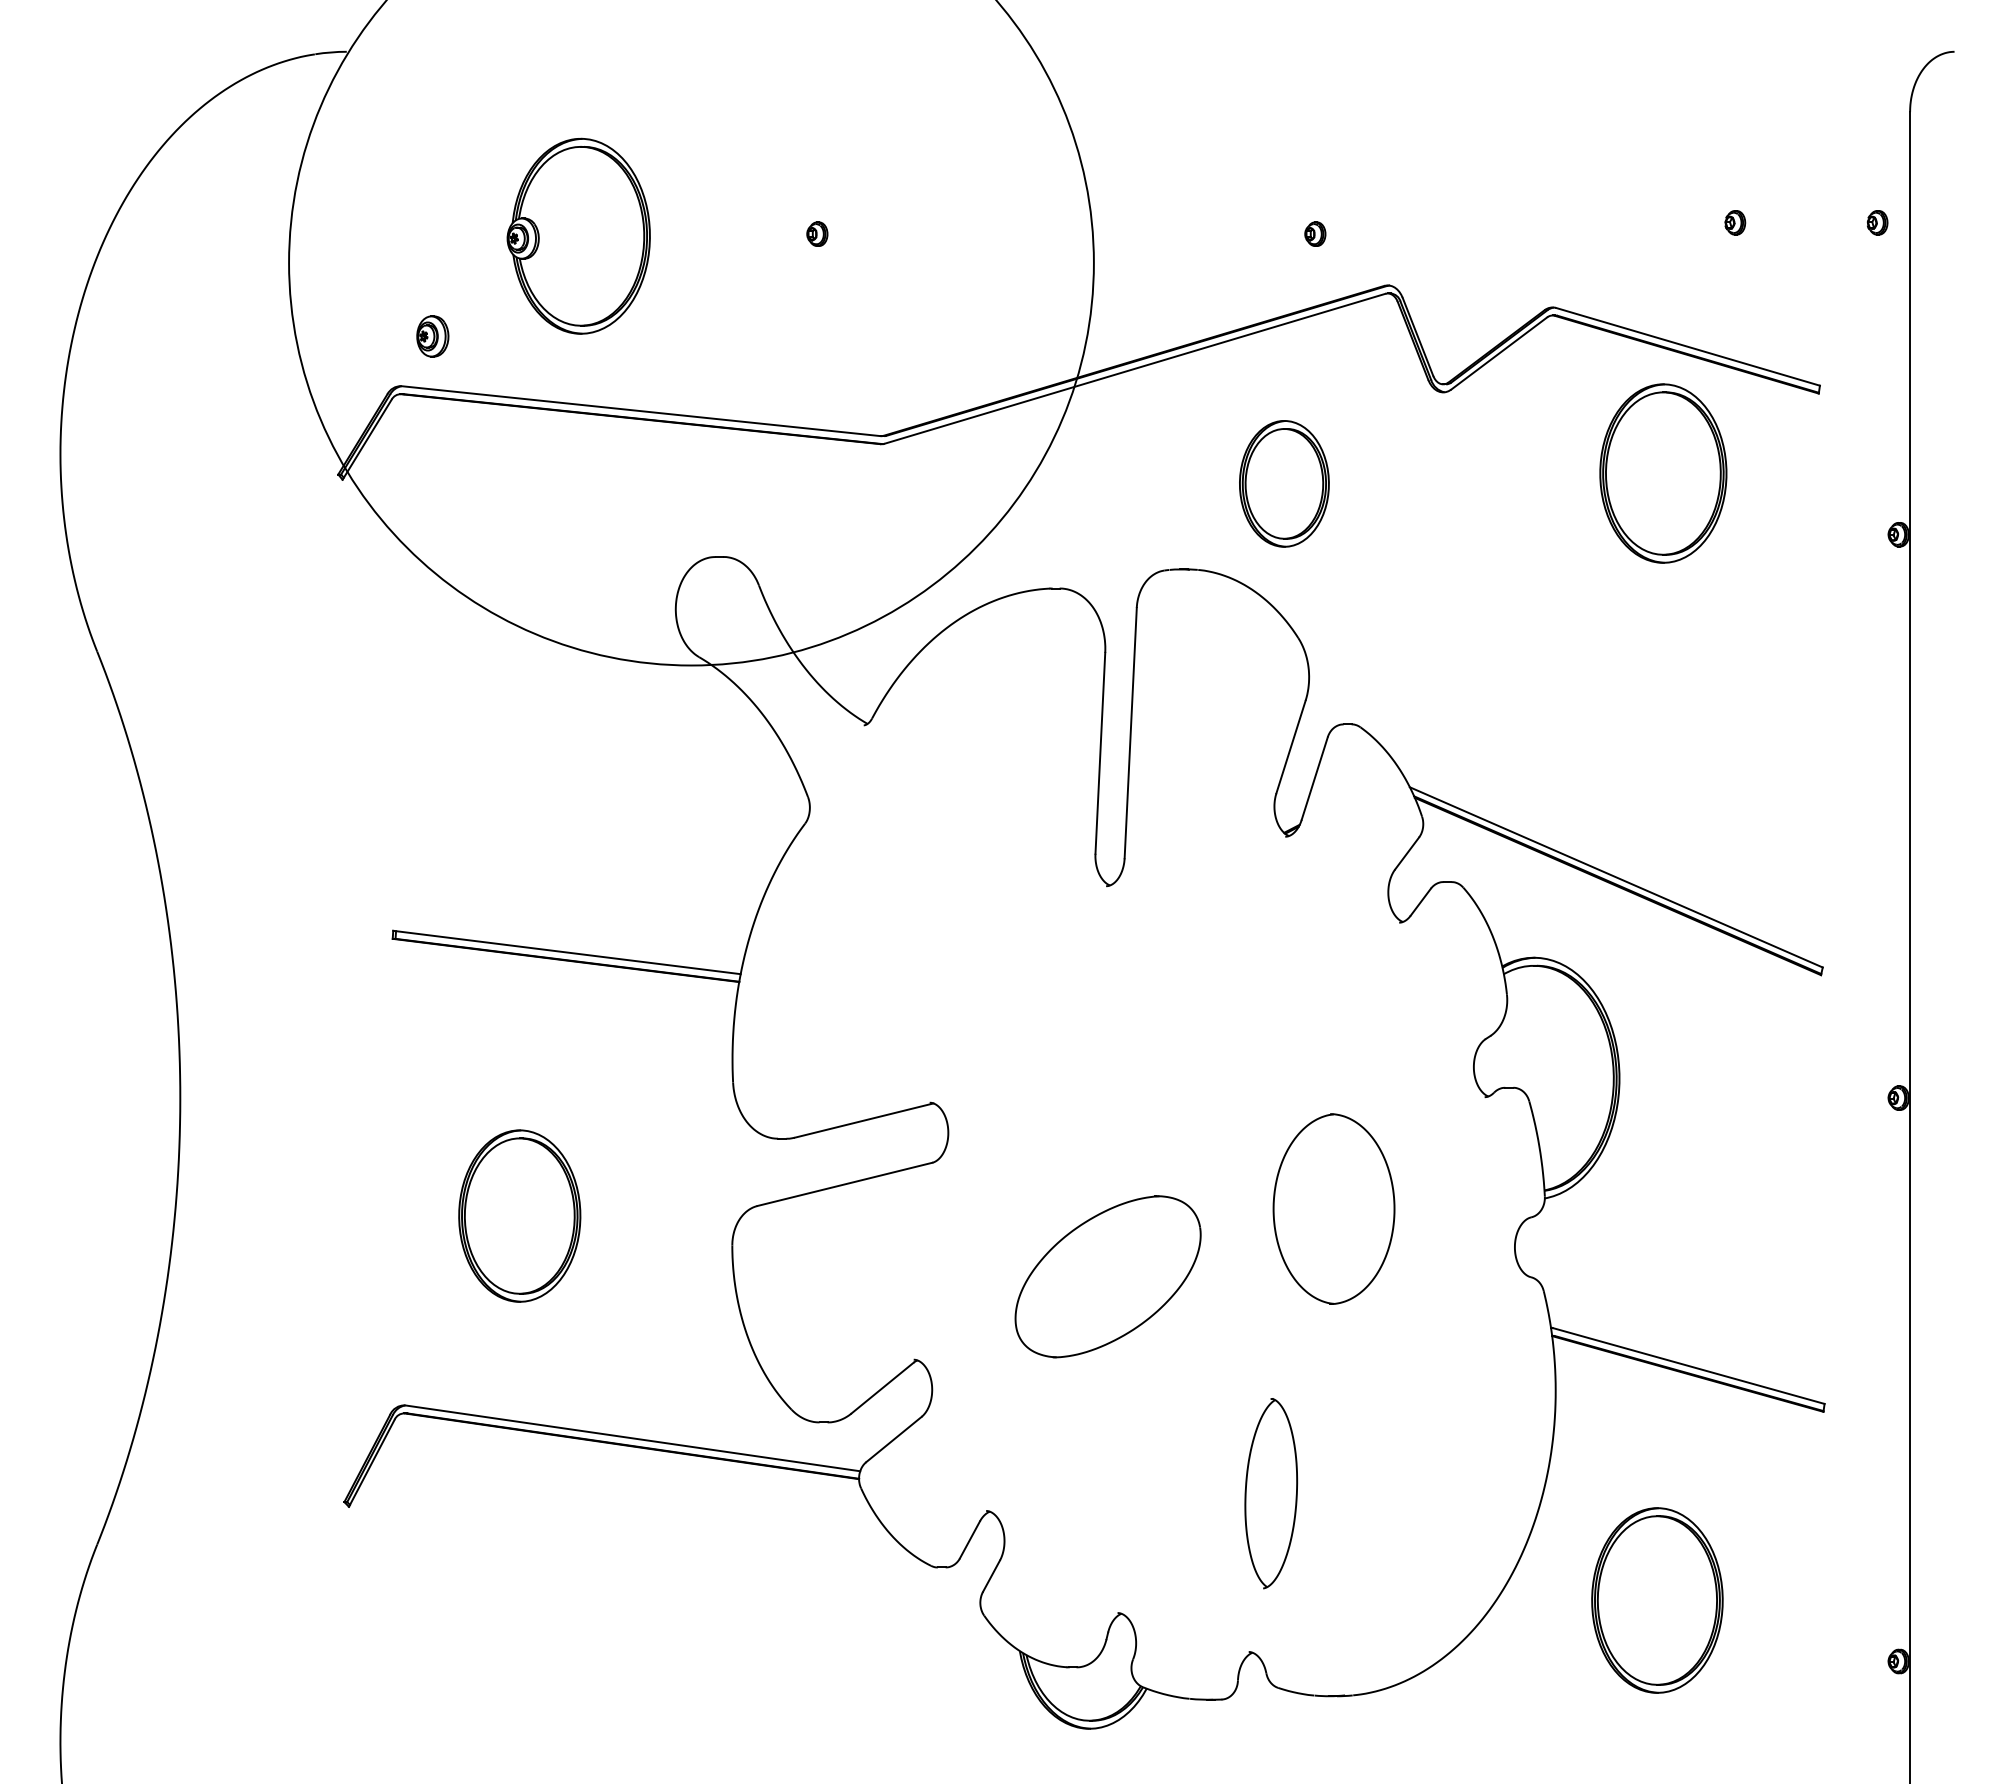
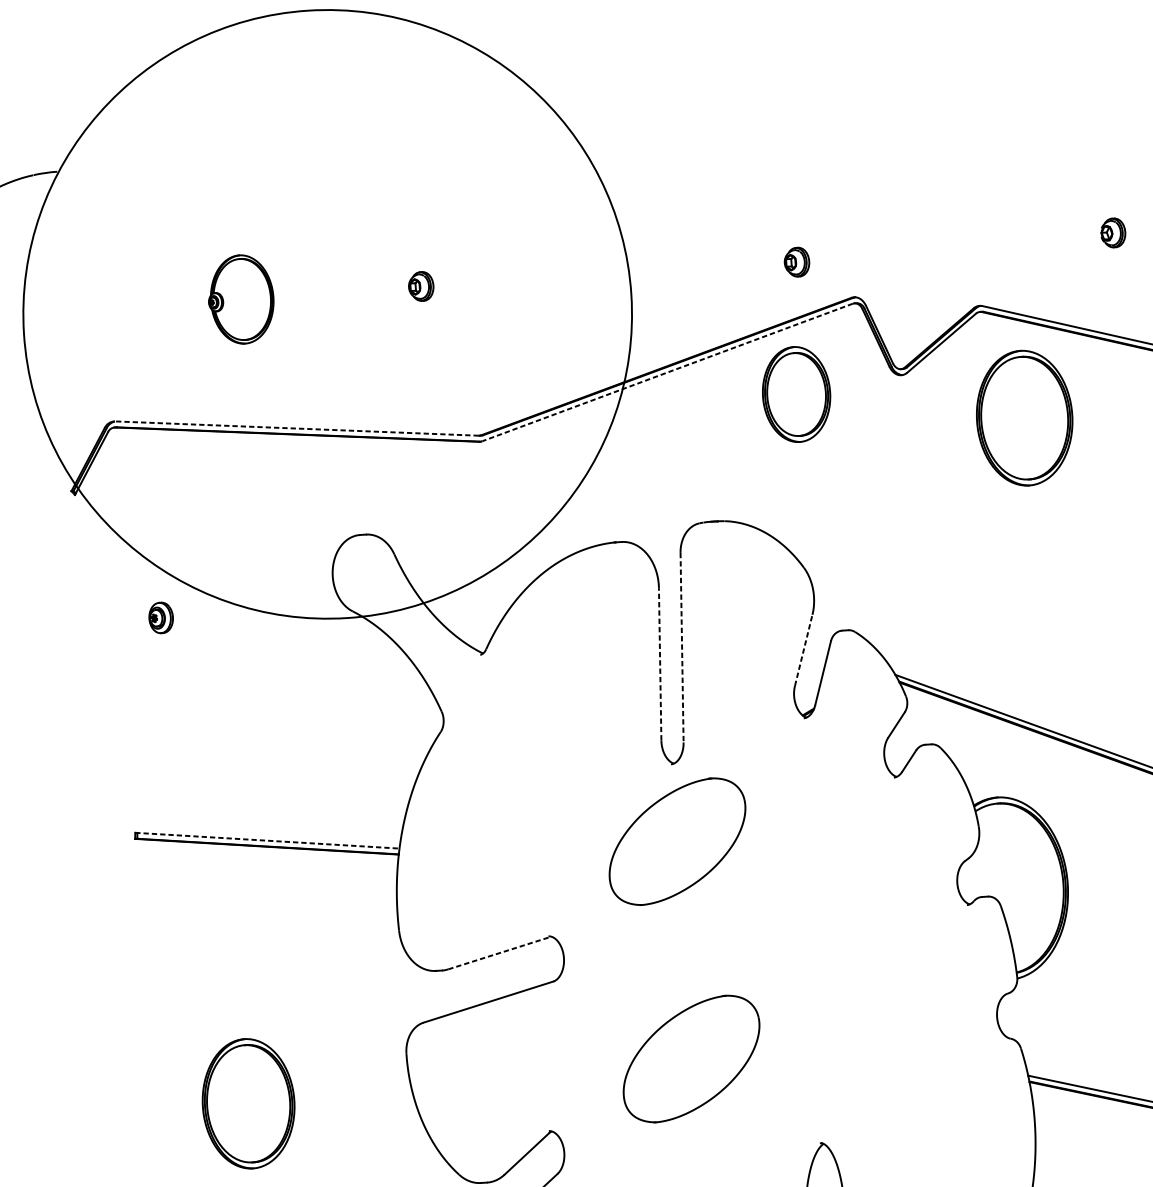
part: (1735, 222) -> (1113, 232), size x1.6
part: (817, 233) -> (421, 285), size x1.6
part: (1315, 233) -> (797, 261), size x1.6
part: (578, 235) -> (241, 299), size x0.6
part: (432, 336) -> (160, 617), moved
line: (1134, 368) -> (667, 372), solid -> dashed
line: (641, 411) -> (297, 428), solid -> dashed
part: (1663, 473) -> (1024, 418), moved
part: (1284, 483) -> (796, 394), moved
line: (1130, 733) -> (681, 647), solid -> dashed
line: (1291, 746) -> (804, 649), solid -> dashed
line: (1100, 753) -> (660, 664), solid -> dashed
line: (567, 952) -> (267, 840), solid -> dashed
part: (1107, 988) -> (677, 841), added
line: (864, 1120) -> (500, 952), solid -> dashed
part: (1333, 1208) -> (858, 996), removed
part: (519, 1215) -> (248, 1103), moved

